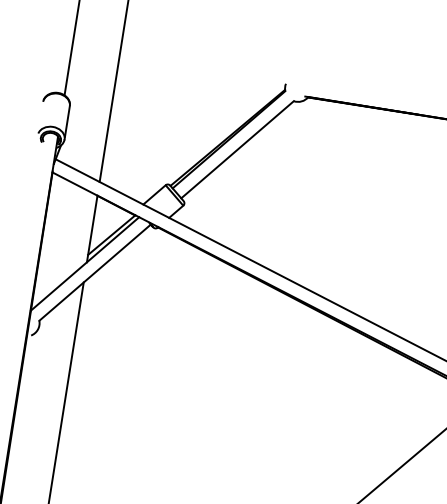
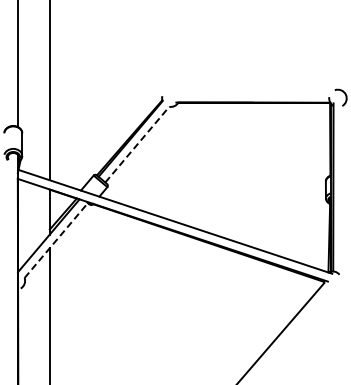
line: (237, 149) -> (137, 144), solid -> dashed
line: (95, 272) -> (56, 240), solid -> dashed

